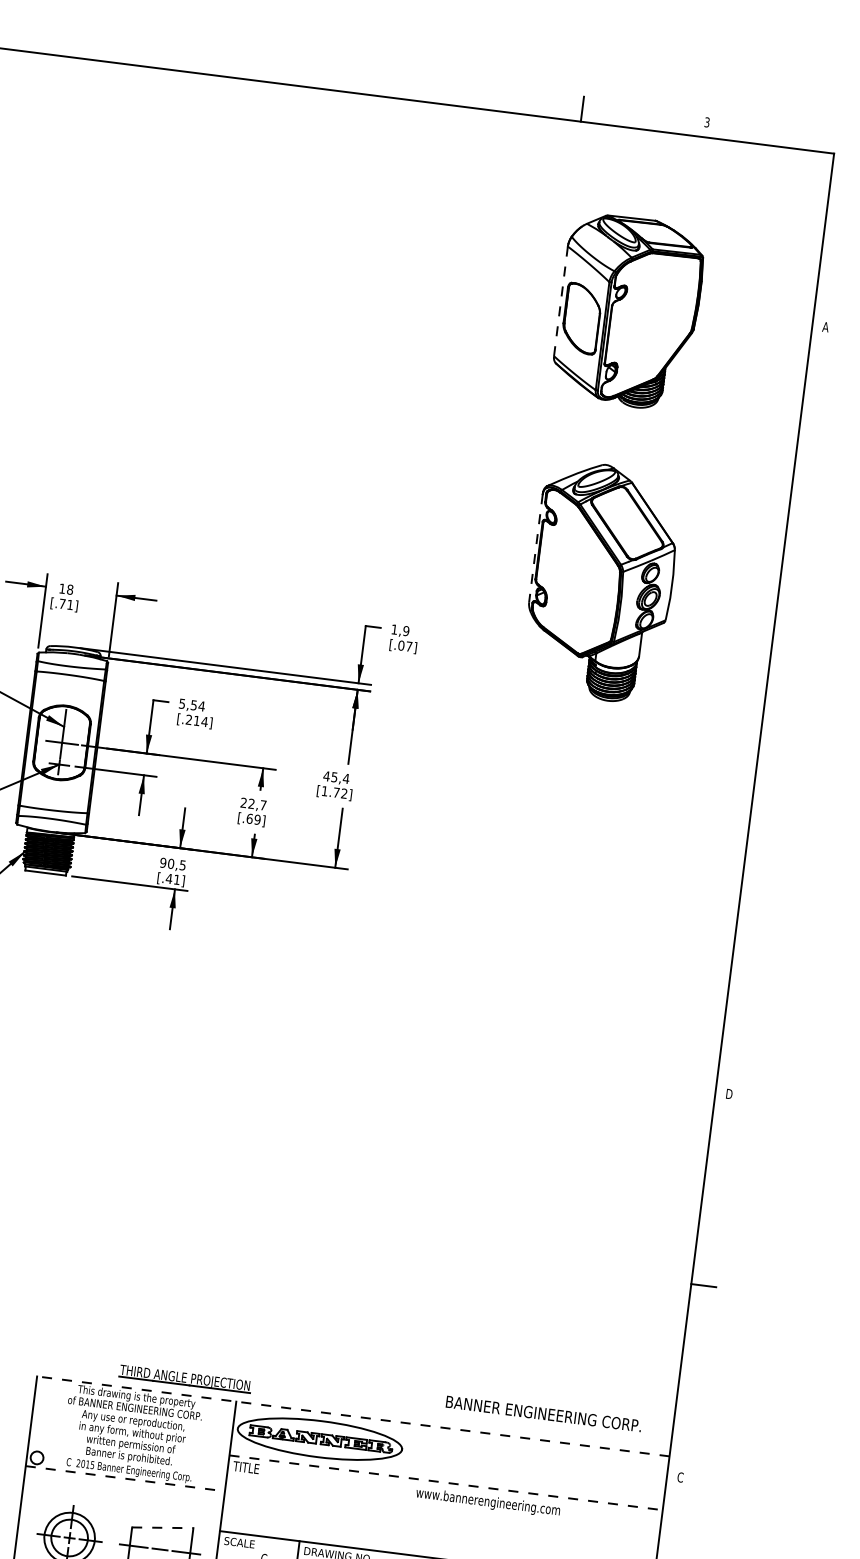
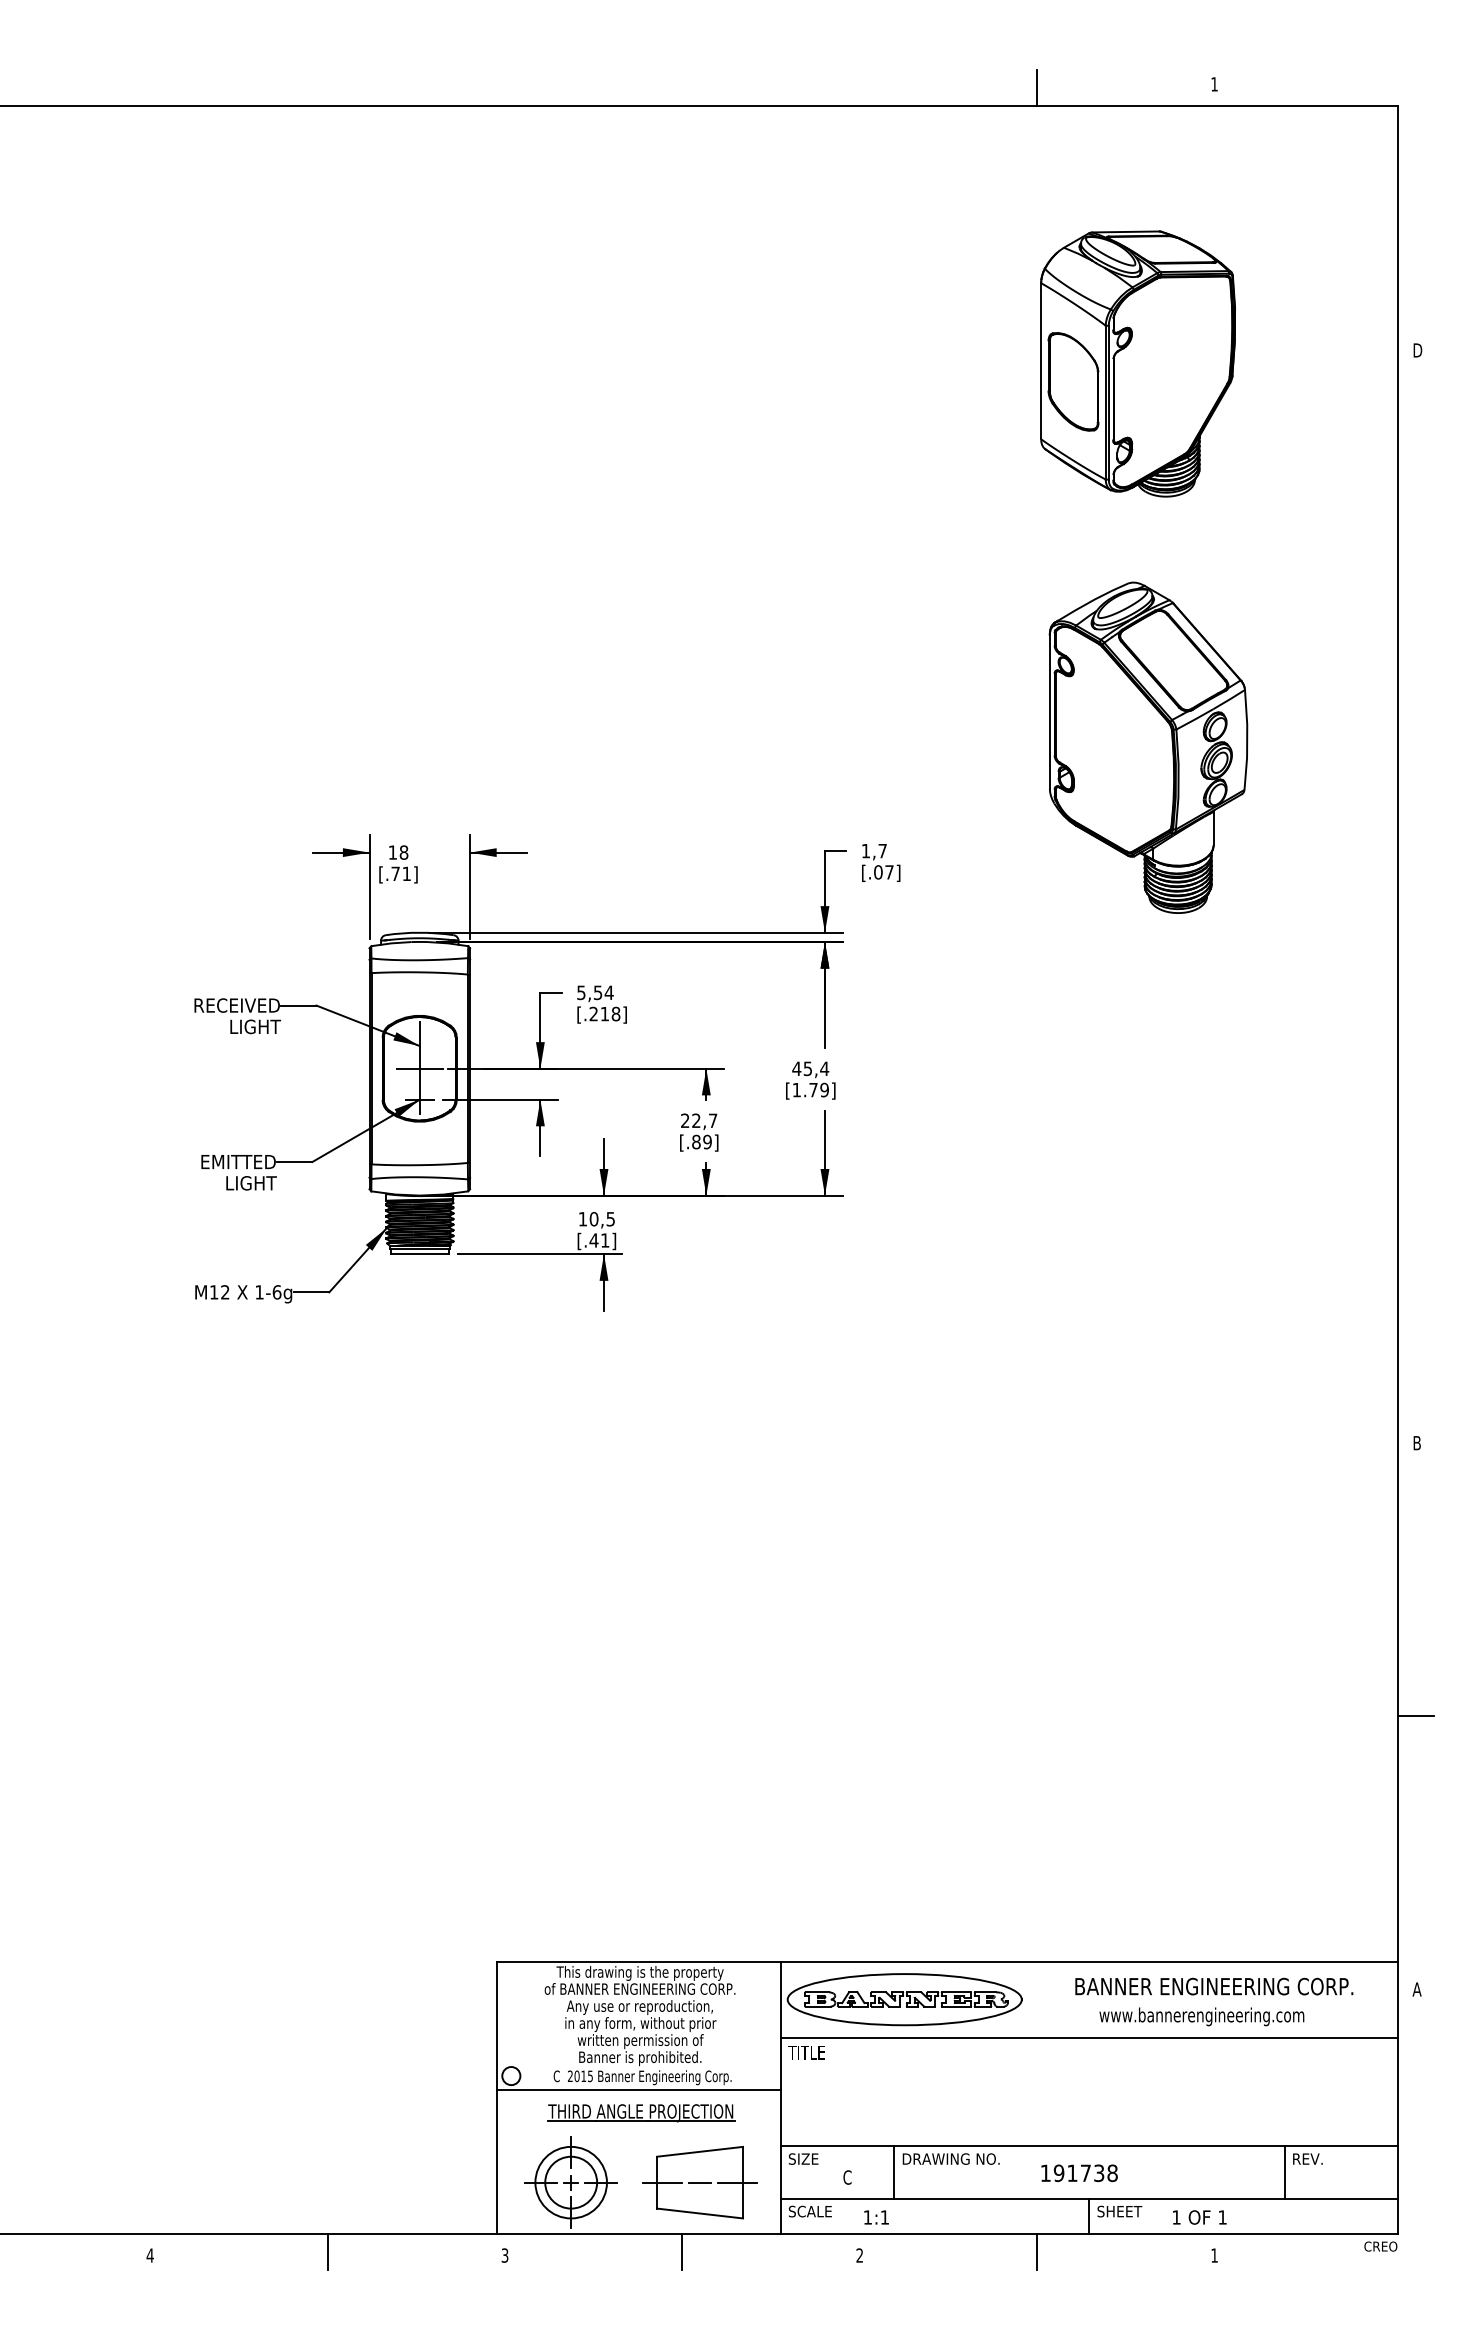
text: (707, 122) -> (1214, 84), 3 -> 1
line: (561, 300) -> (1041, 360), dashed -> solid
text: (826, 327) -> (1417, 350), A -> D
line: (535, 547) -> (1049, 711), dashed -> solid
text: (406, 630) -> (882, 850), 1,9 -> 1,7
text: (204, 721) -> (615, 1013), [.214] -> [.218]
text: (344, 793) -> (824, 1090), [1.72] -> [1.79]
text: (249, 818) -> (696, 1141), [.69] -> [.89]
text: (162, 863) -> (582, 1219), 90,5 -> 10,5
text: (729, 1093) -> (1418, 1442), D -> B
part: (185, 1379) -> (641, 2113), moved
text: (544, 1413) -> (1214, 1986), moved
line: (353, 1416) -> (947, 1961), dashed -> solid
text: (680, 1477) -> (1416, 1989), C -> A
line: (125, 1478) -> (638, 2089), dashed -> solid
line: (446, 1482) -> (1089, 2038), dashed -> solid
text: (487, 1502) -> (1201, 2016), moved
line: (163, 1527) -> (700, 2151), dashed -> solid
text: (242, 1542) -> (814, 2158), SCALE -> SIZE

